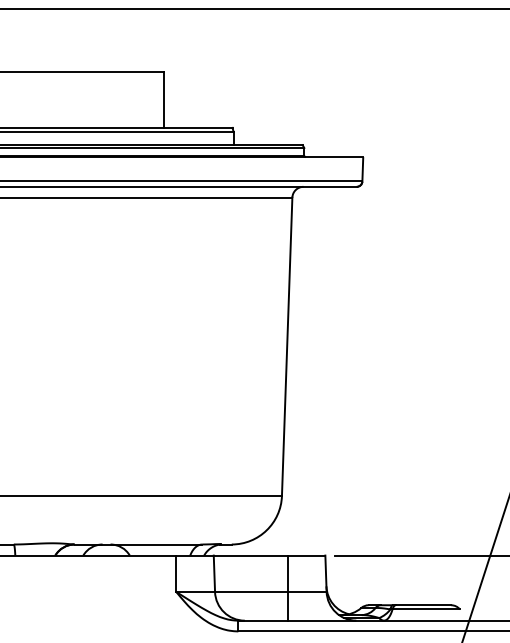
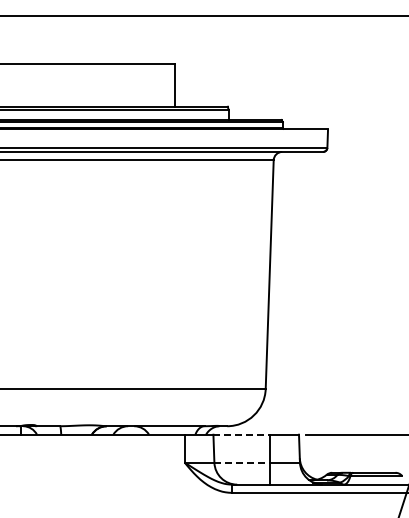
line: (251, 555) -> (242, 434), solid -> dashed
line: (251, 591) -> (242, 462), solid -> dashed

